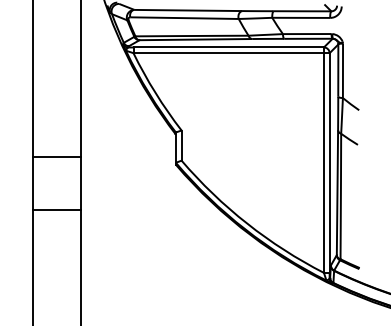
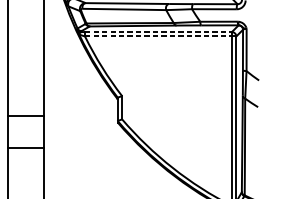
line: (229, 47) -> (159, 32), solid -> dashed
line: (232, 53) -> (161, 36), solid -> dashed
line: (56, 210) -> (25, 147), moved

